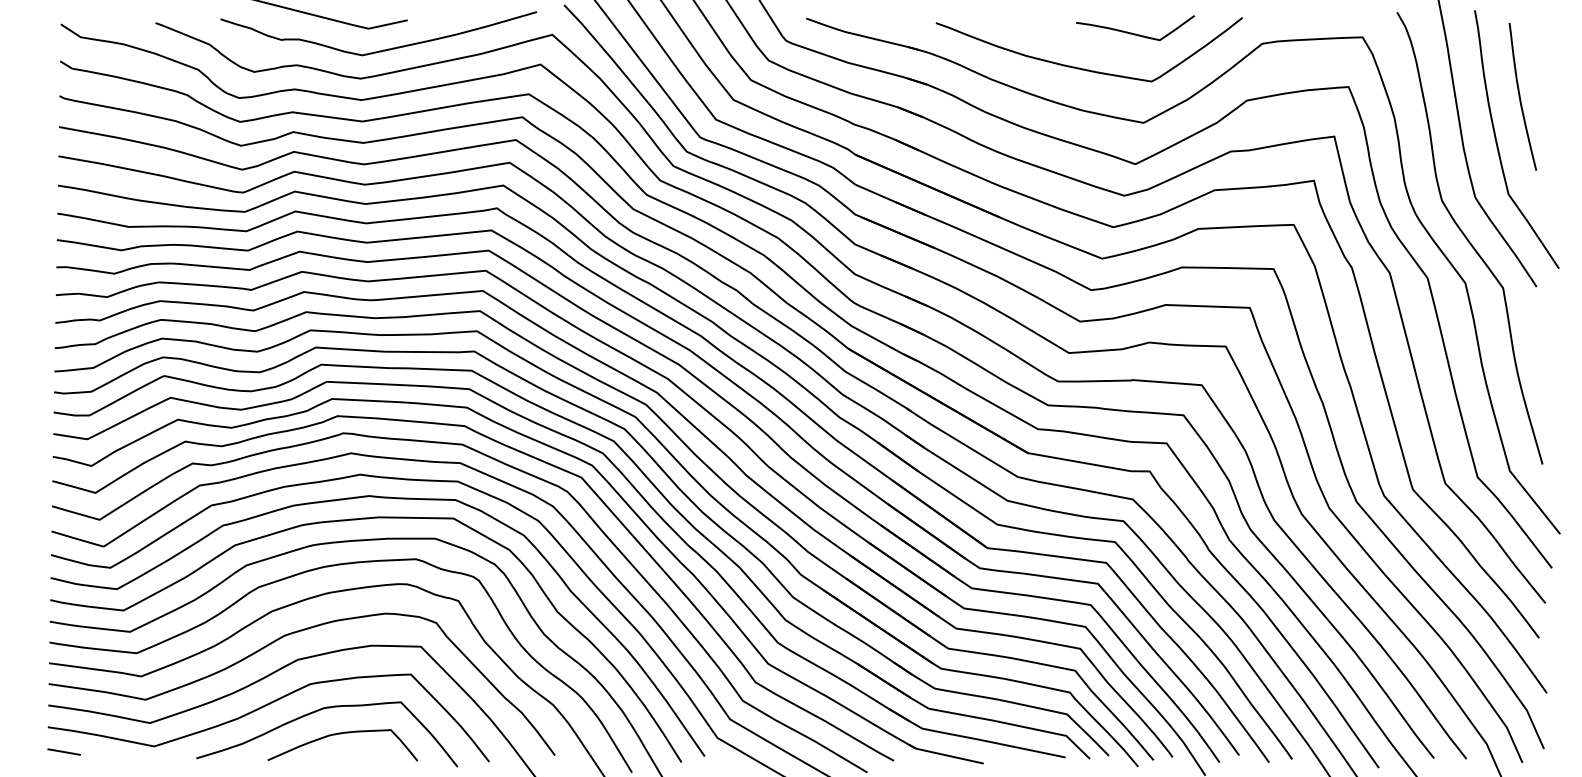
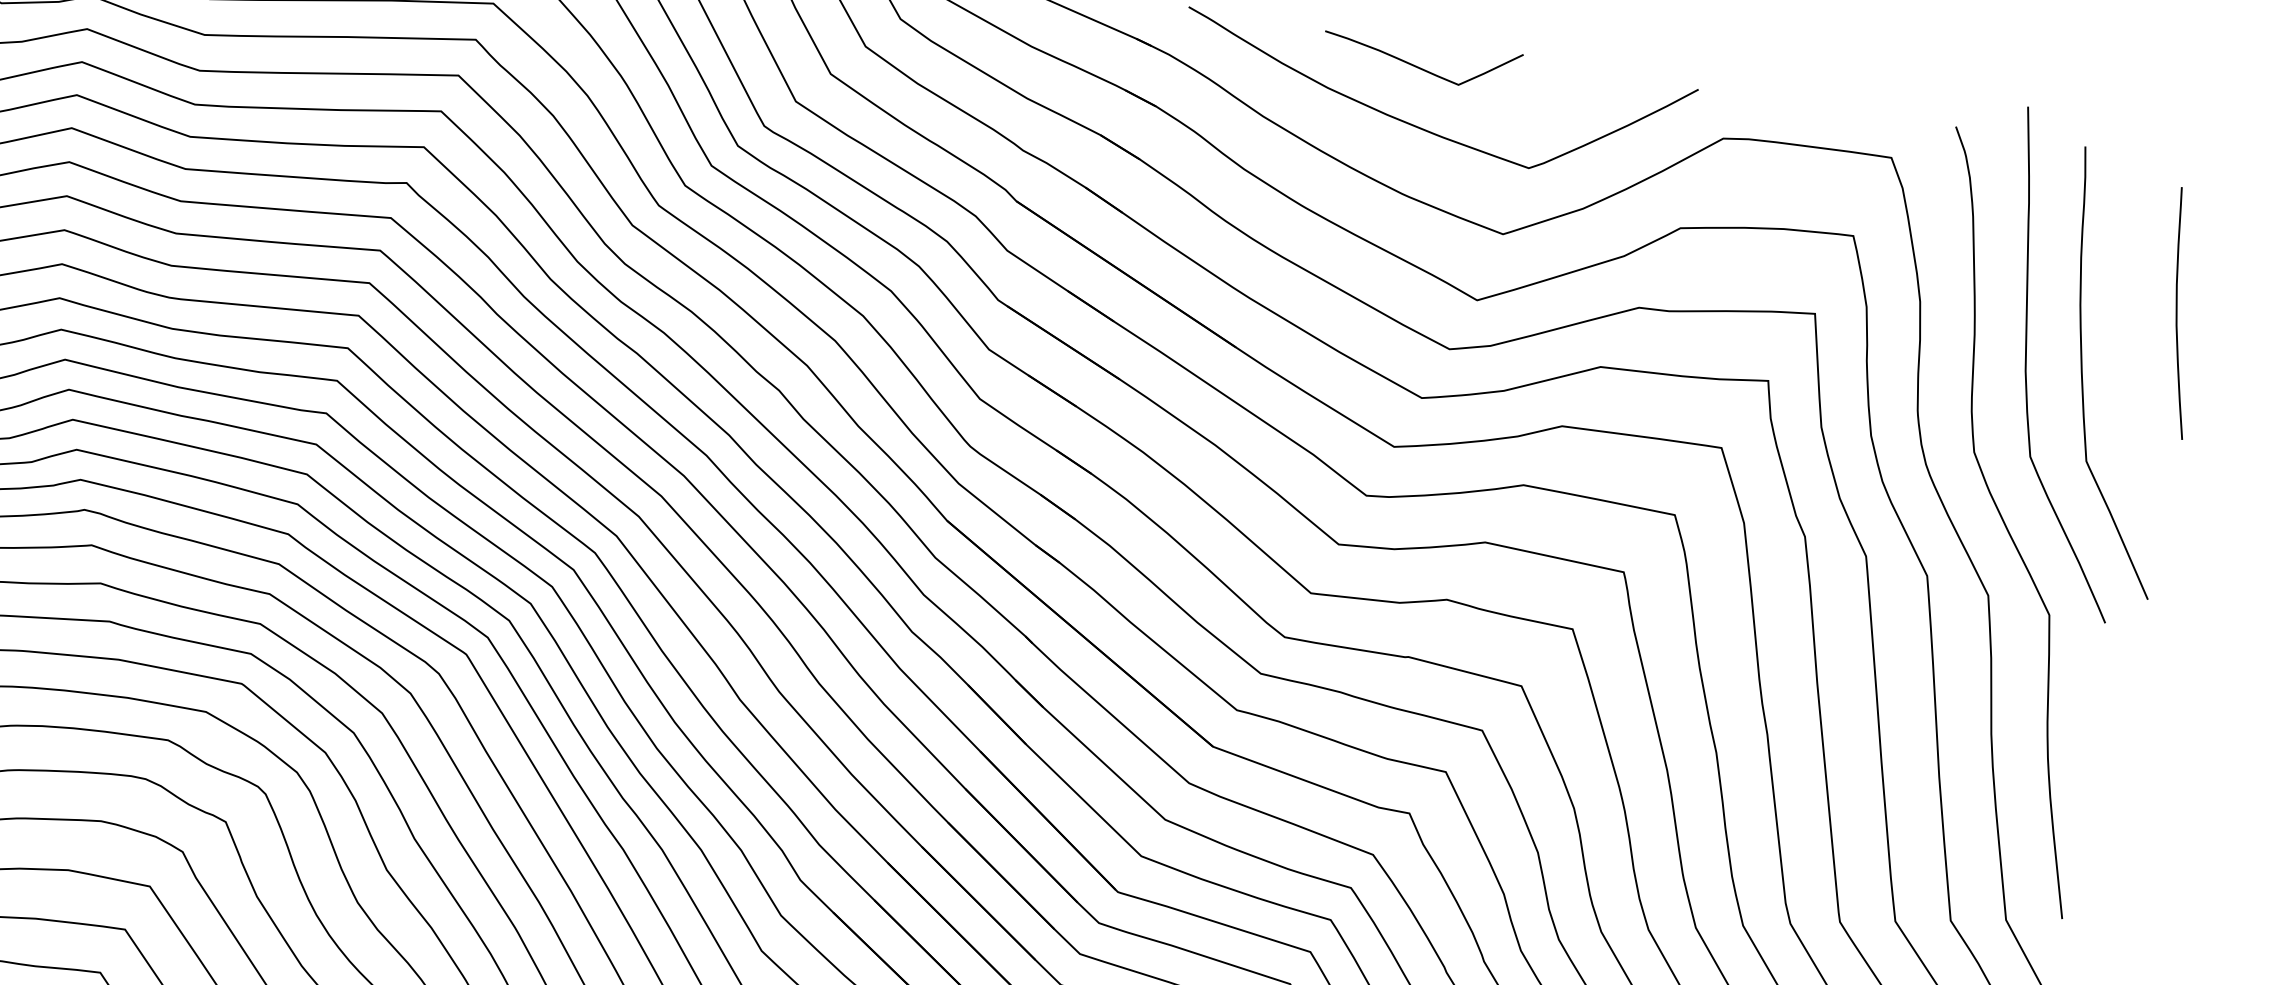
curve: (1135, 33) -> (1420, 66), moved
curve: (1520, 96) -> (2178, 312), moved

